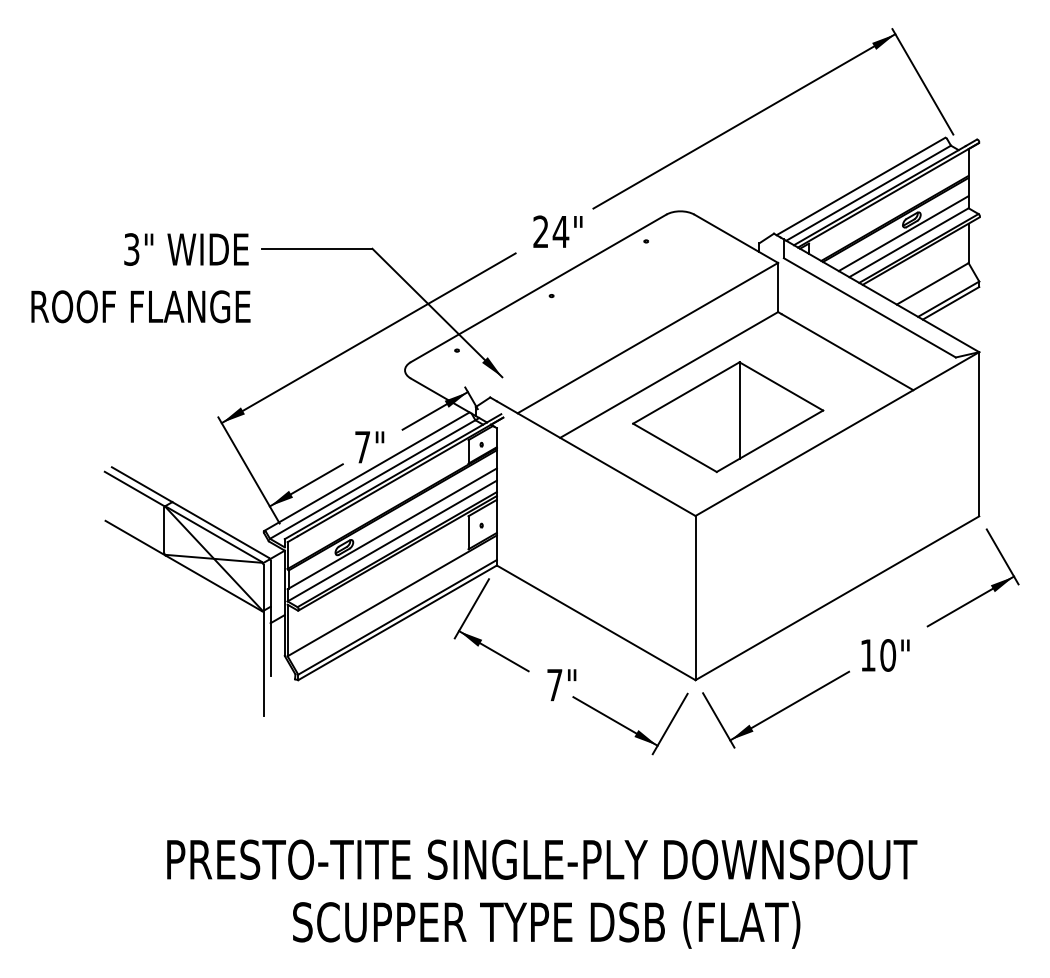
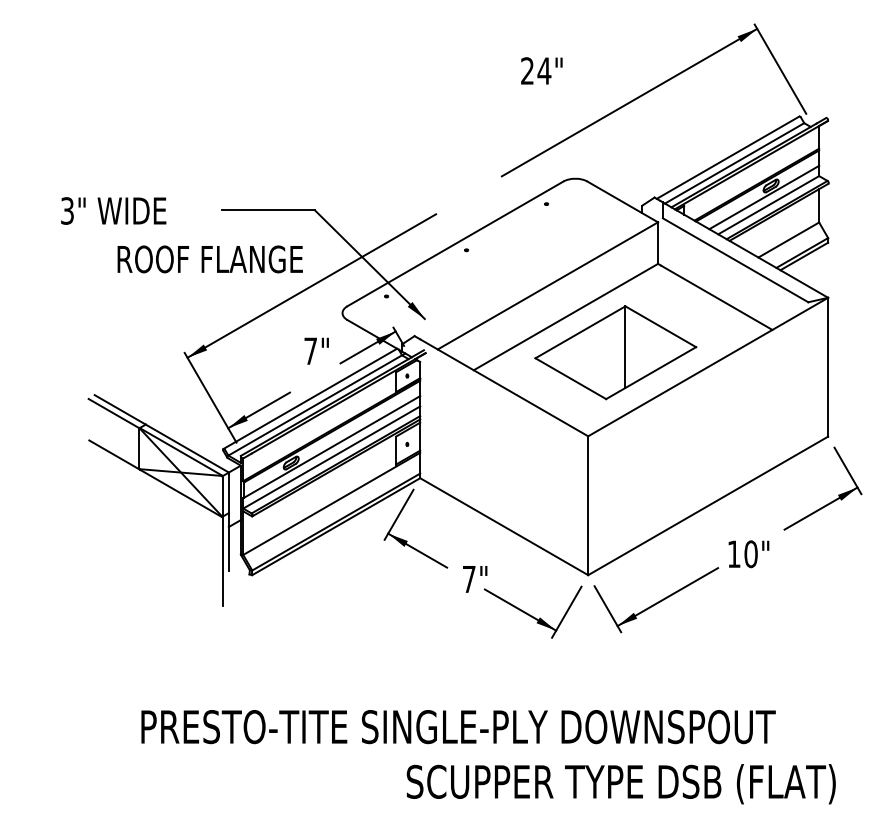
text: (557, 231) -> (541, 70), moved
text: (186, 248) -> (113, 210), moved
text: (140, 306) -> (209, 259), moved
text: (369, 446) -> (316, 350), moved
text: (545, 925) -> (620, 784), moved

